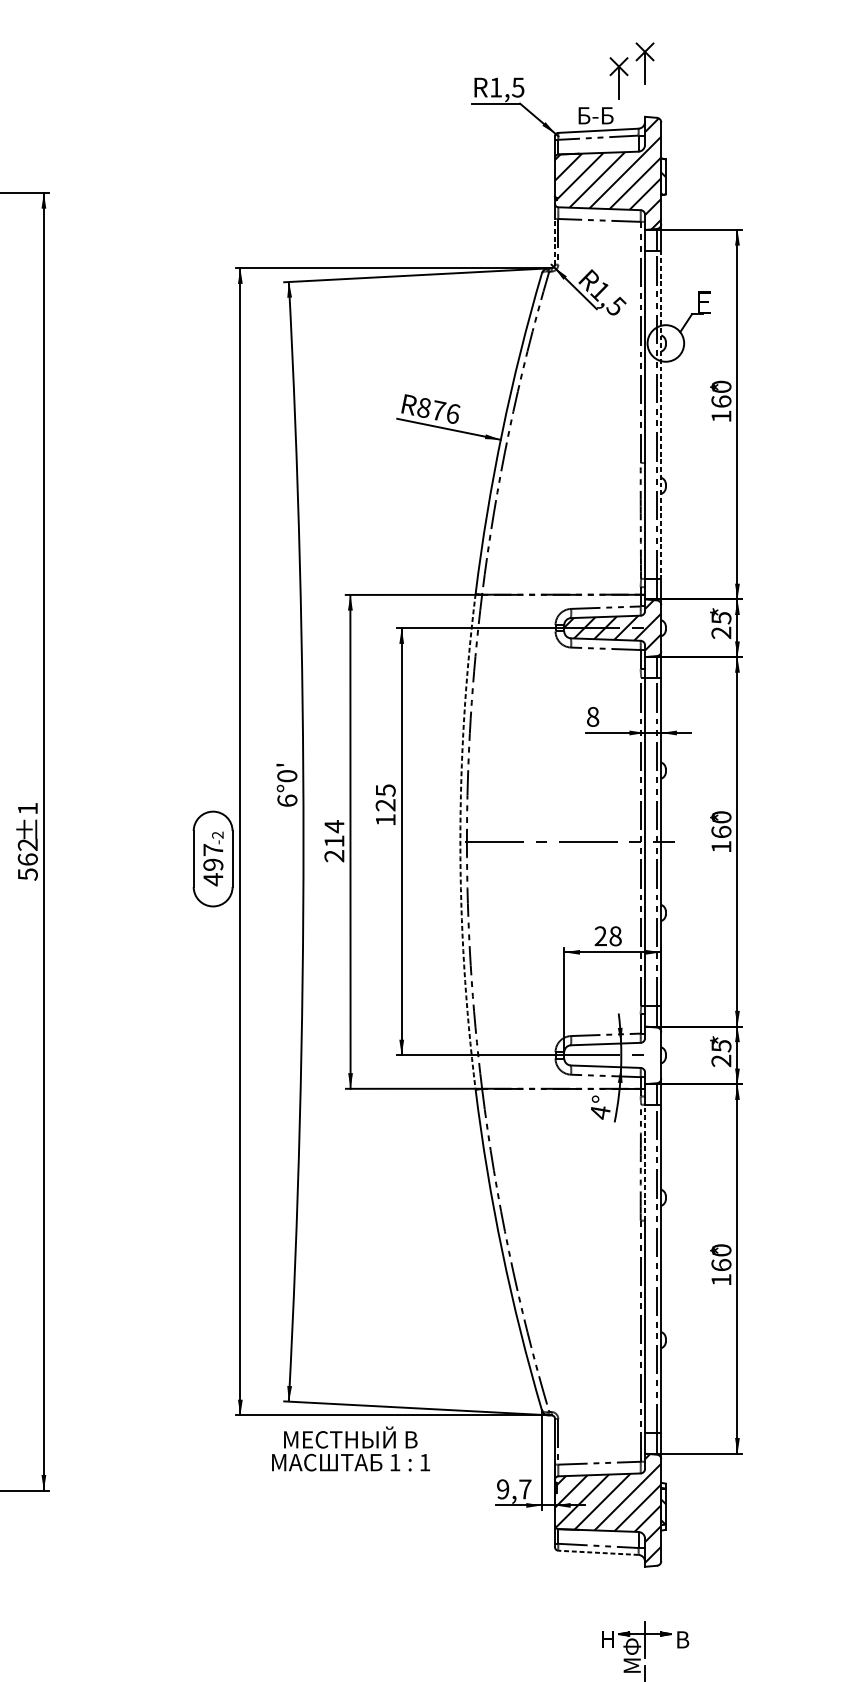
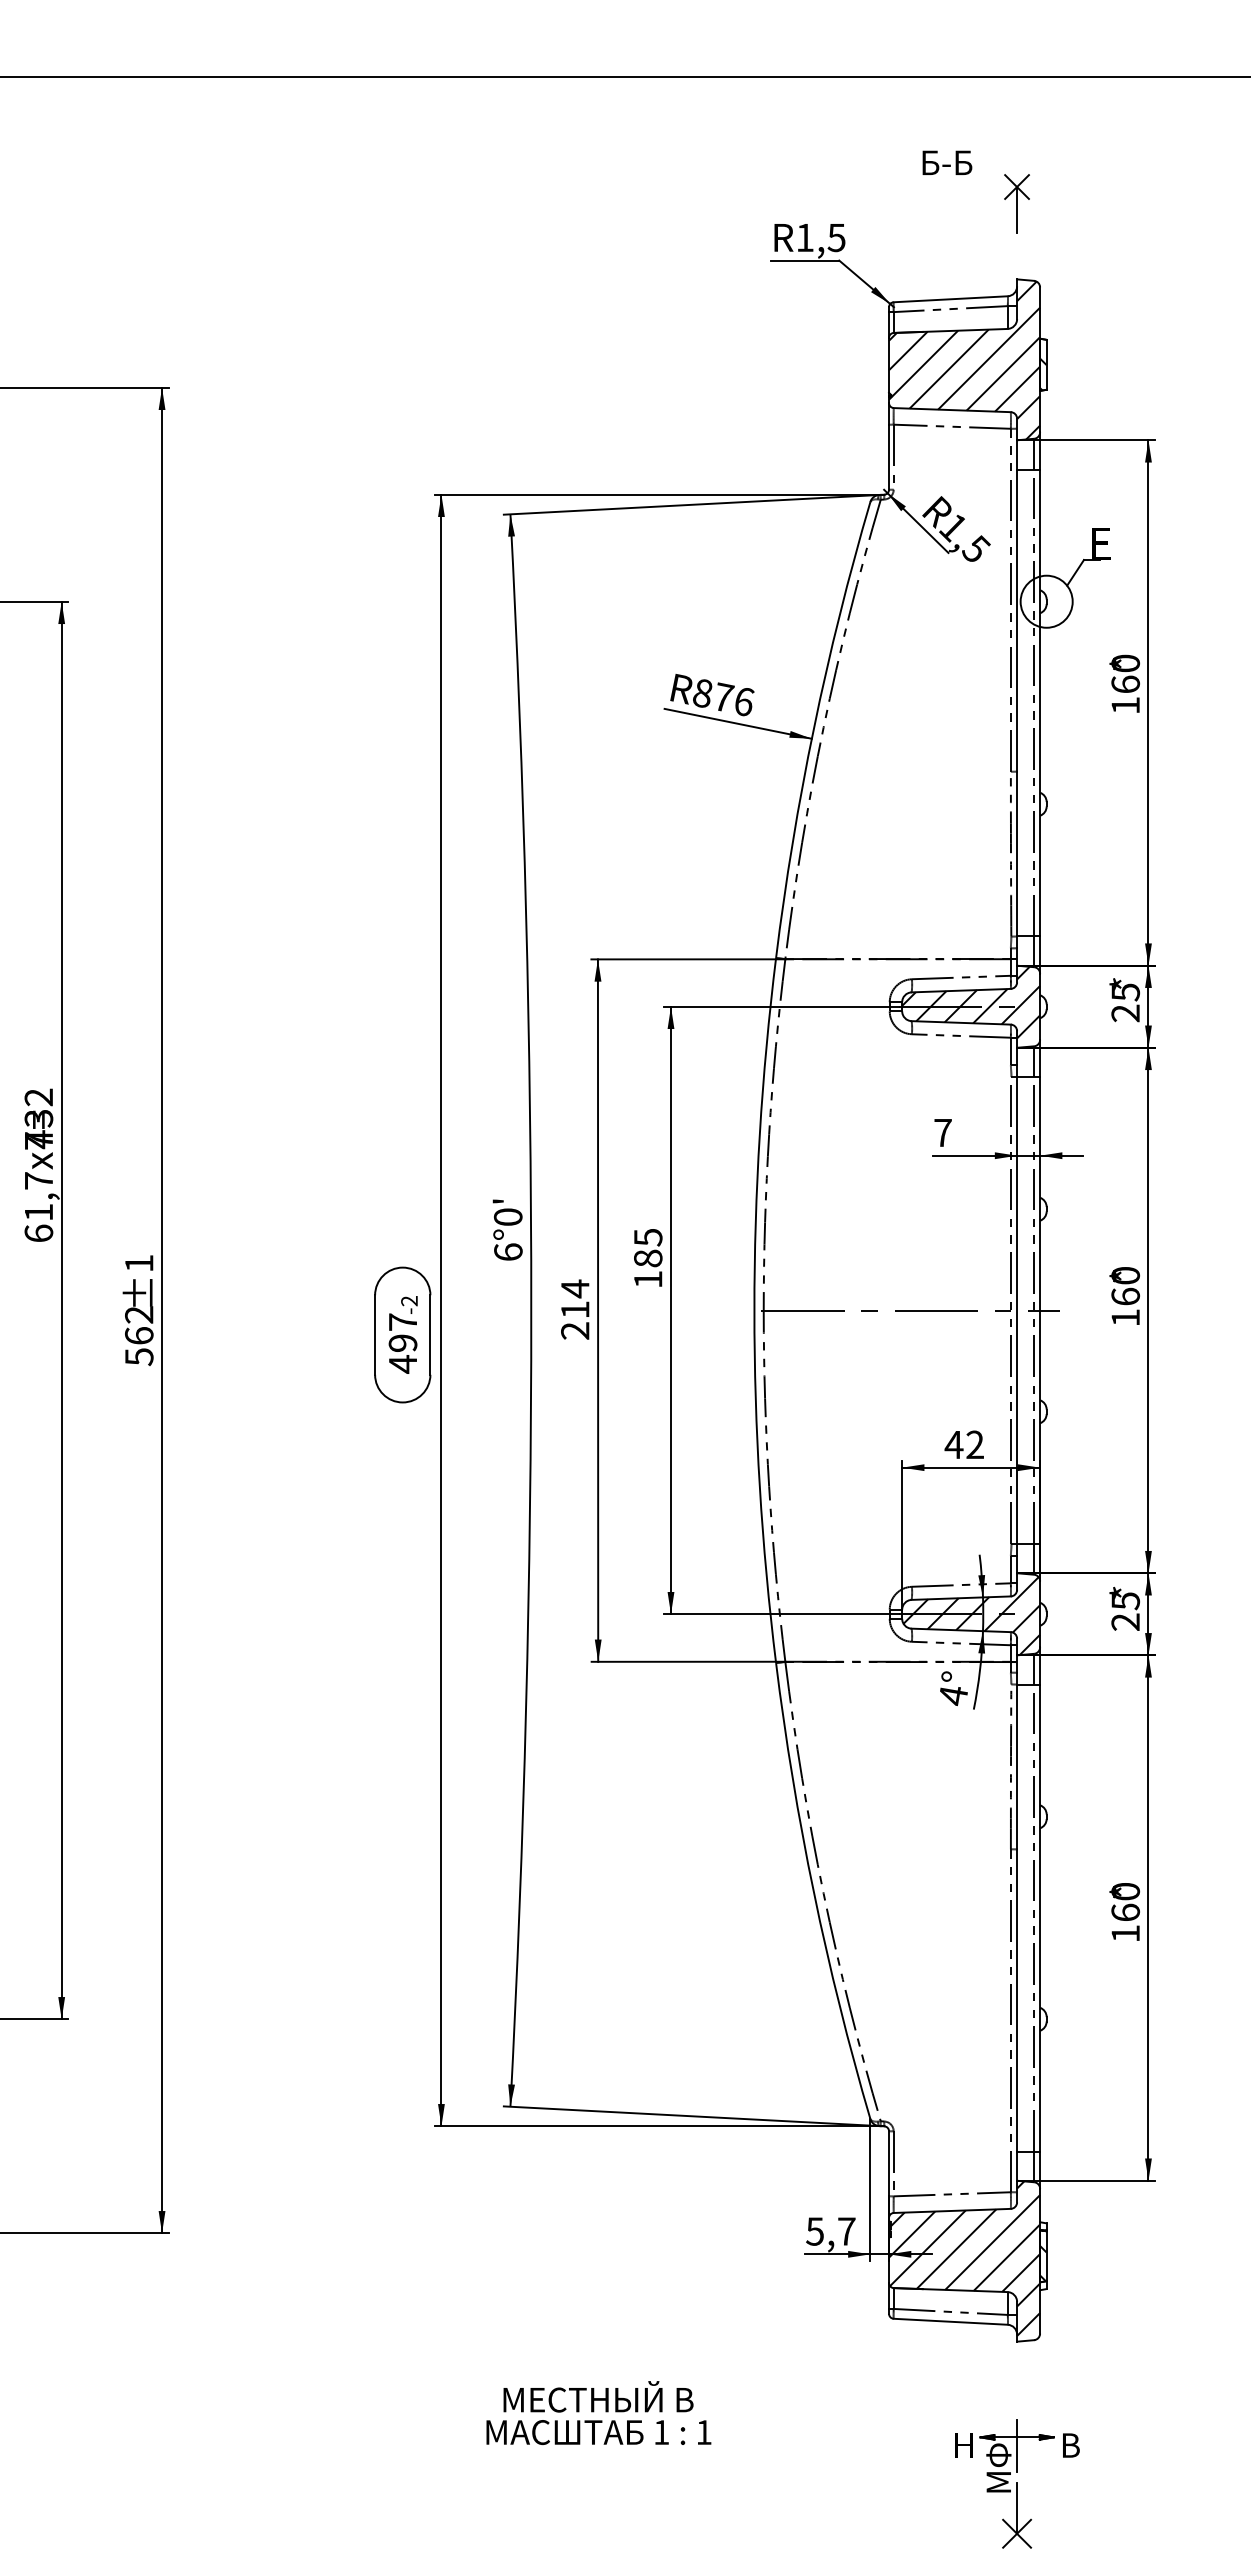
part: (618, 78) -> (979, 224), removed
text: (596, 115) -> (947, 162), moved
line: (555, 242) -> (889, 457), dashed -> solid
line: (661, 415) -> (1040, 703), dashed -> solid
text: (592, 716) -> (942, 1132), 8 -> 7
text: (385, 805) -> (647, 1258), 125 -> 185
arc: (460, 841) -> (754, 1310), dashed -> solid
text: (608, 936) -> (964, 1444), 28 -> 42
hatch: (613, 1056) -> (971, 1616), added
line: (645, 1162) -> (1017, 1766), dashed -> solid
text: (350, 1448) -> (598, 2412), moved
text: (502, 1489) -> (814, 2231), 9,7 -> 5,7
line: (598, 1552) -> (950, 2321), dashed -> solid

